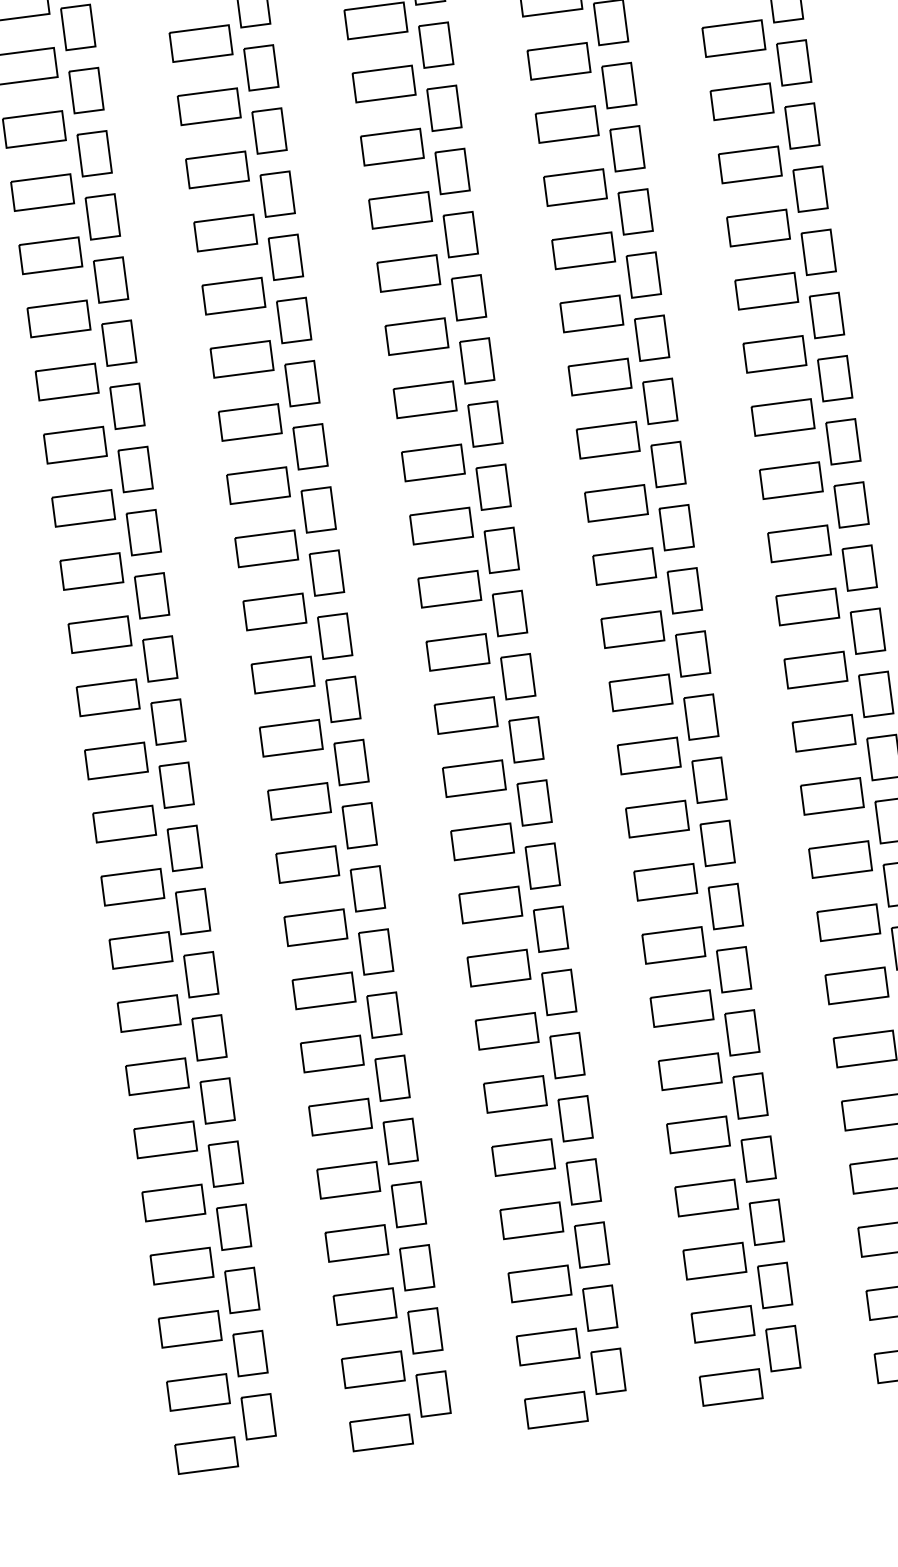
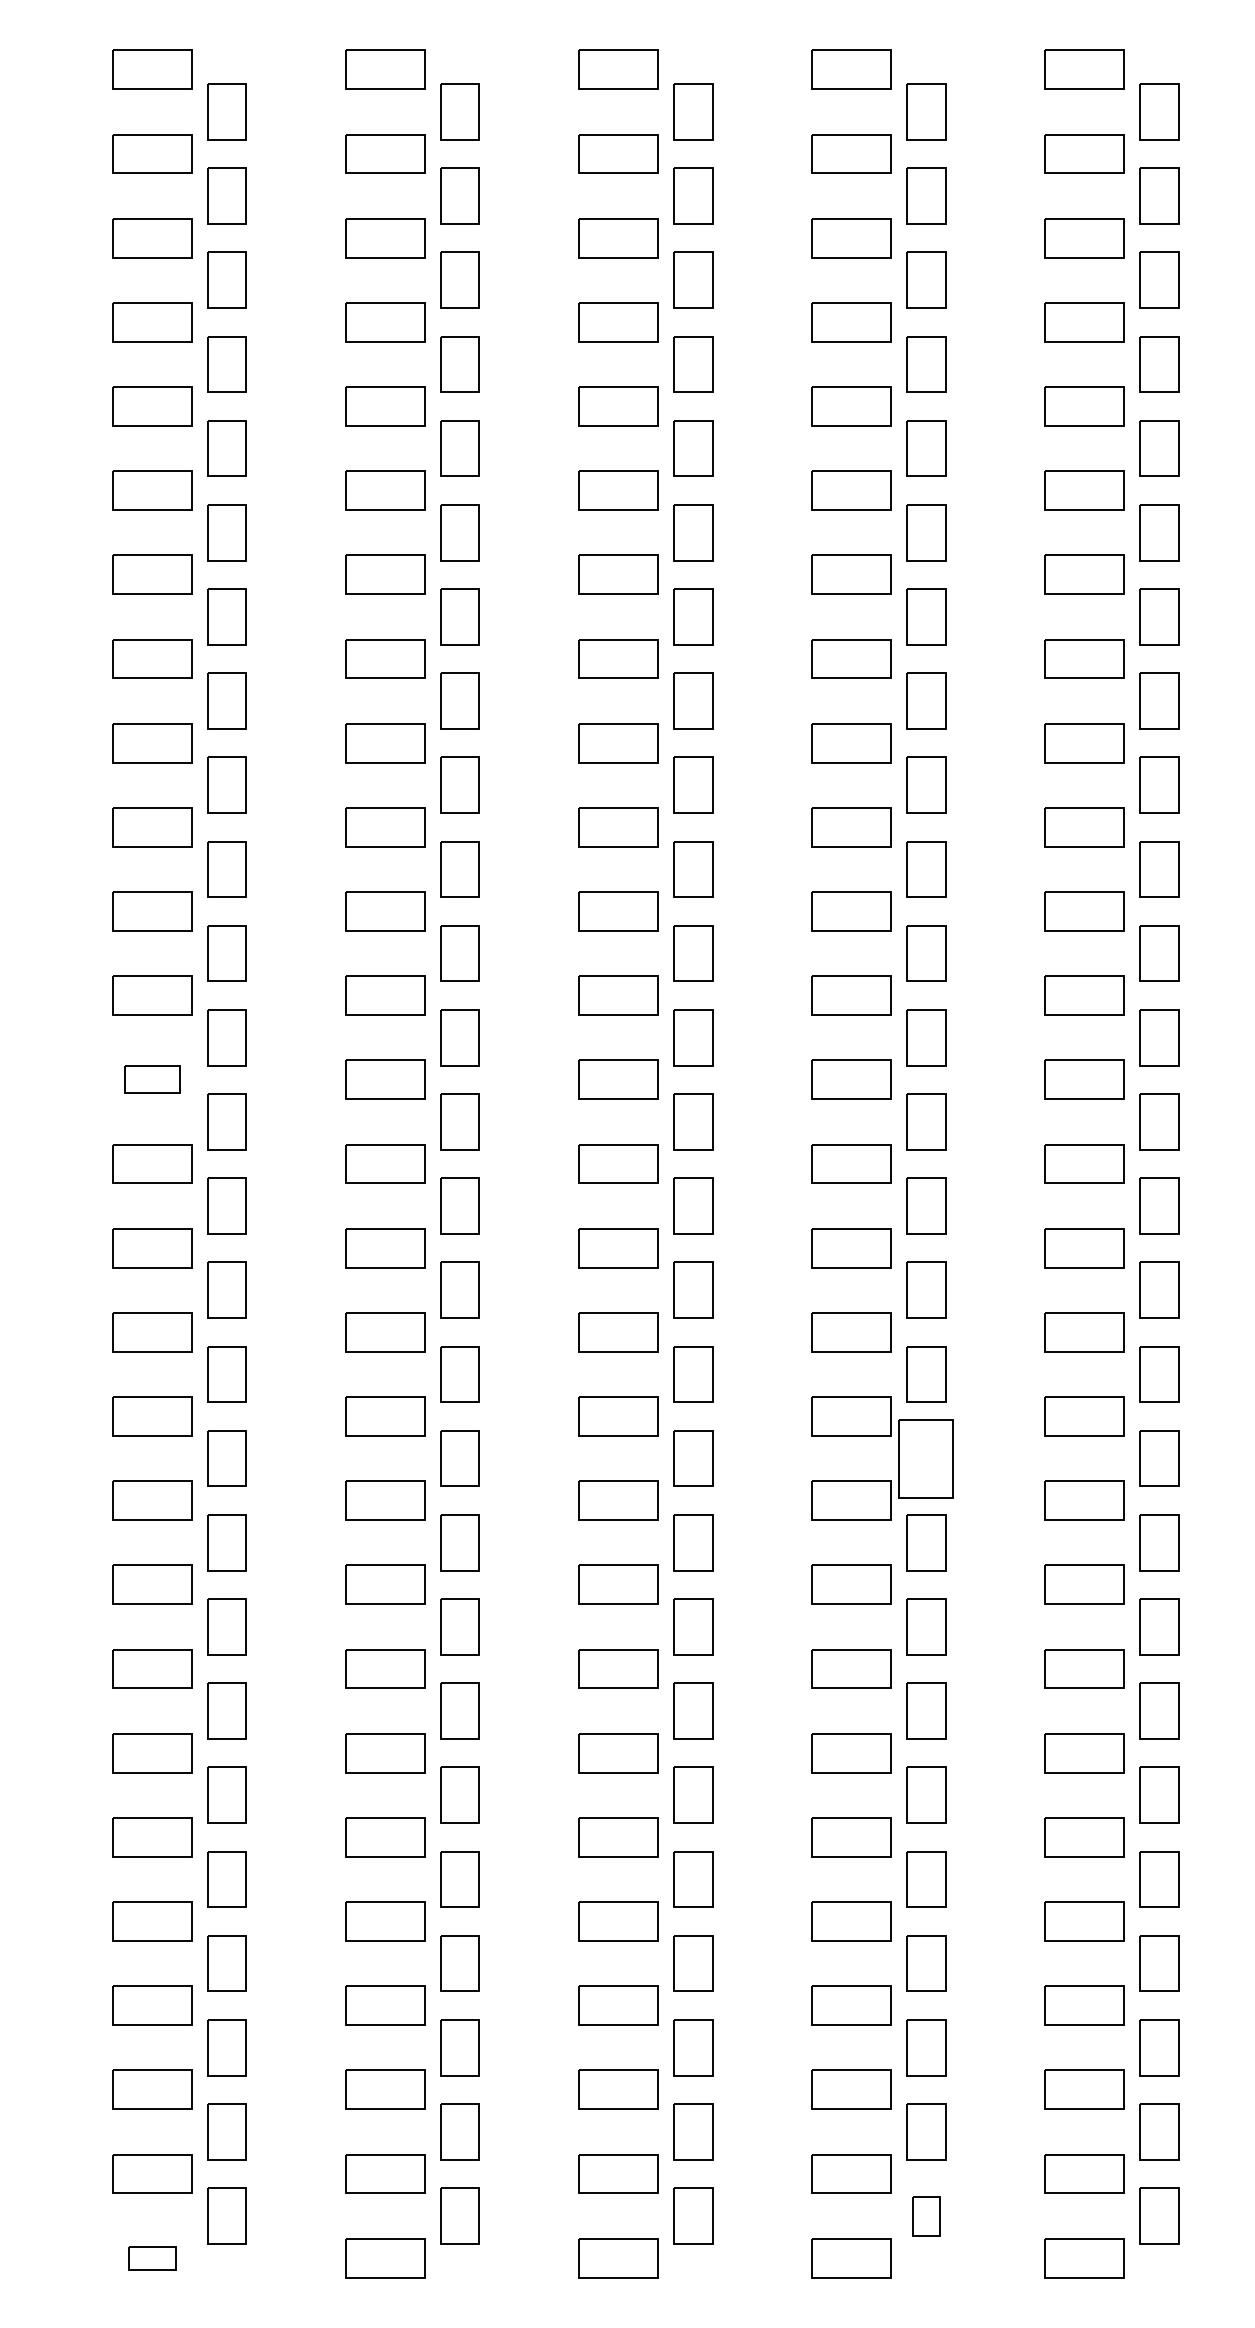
part: (92, 571) -> (152, 1079), size x0.7
part: (709, 780) -> (926, 1458), size x1.4
part: (783, 1348) -> (926, 2215), size x0.7
part: (206, 1455) -> (152, 2258), size x0.6

